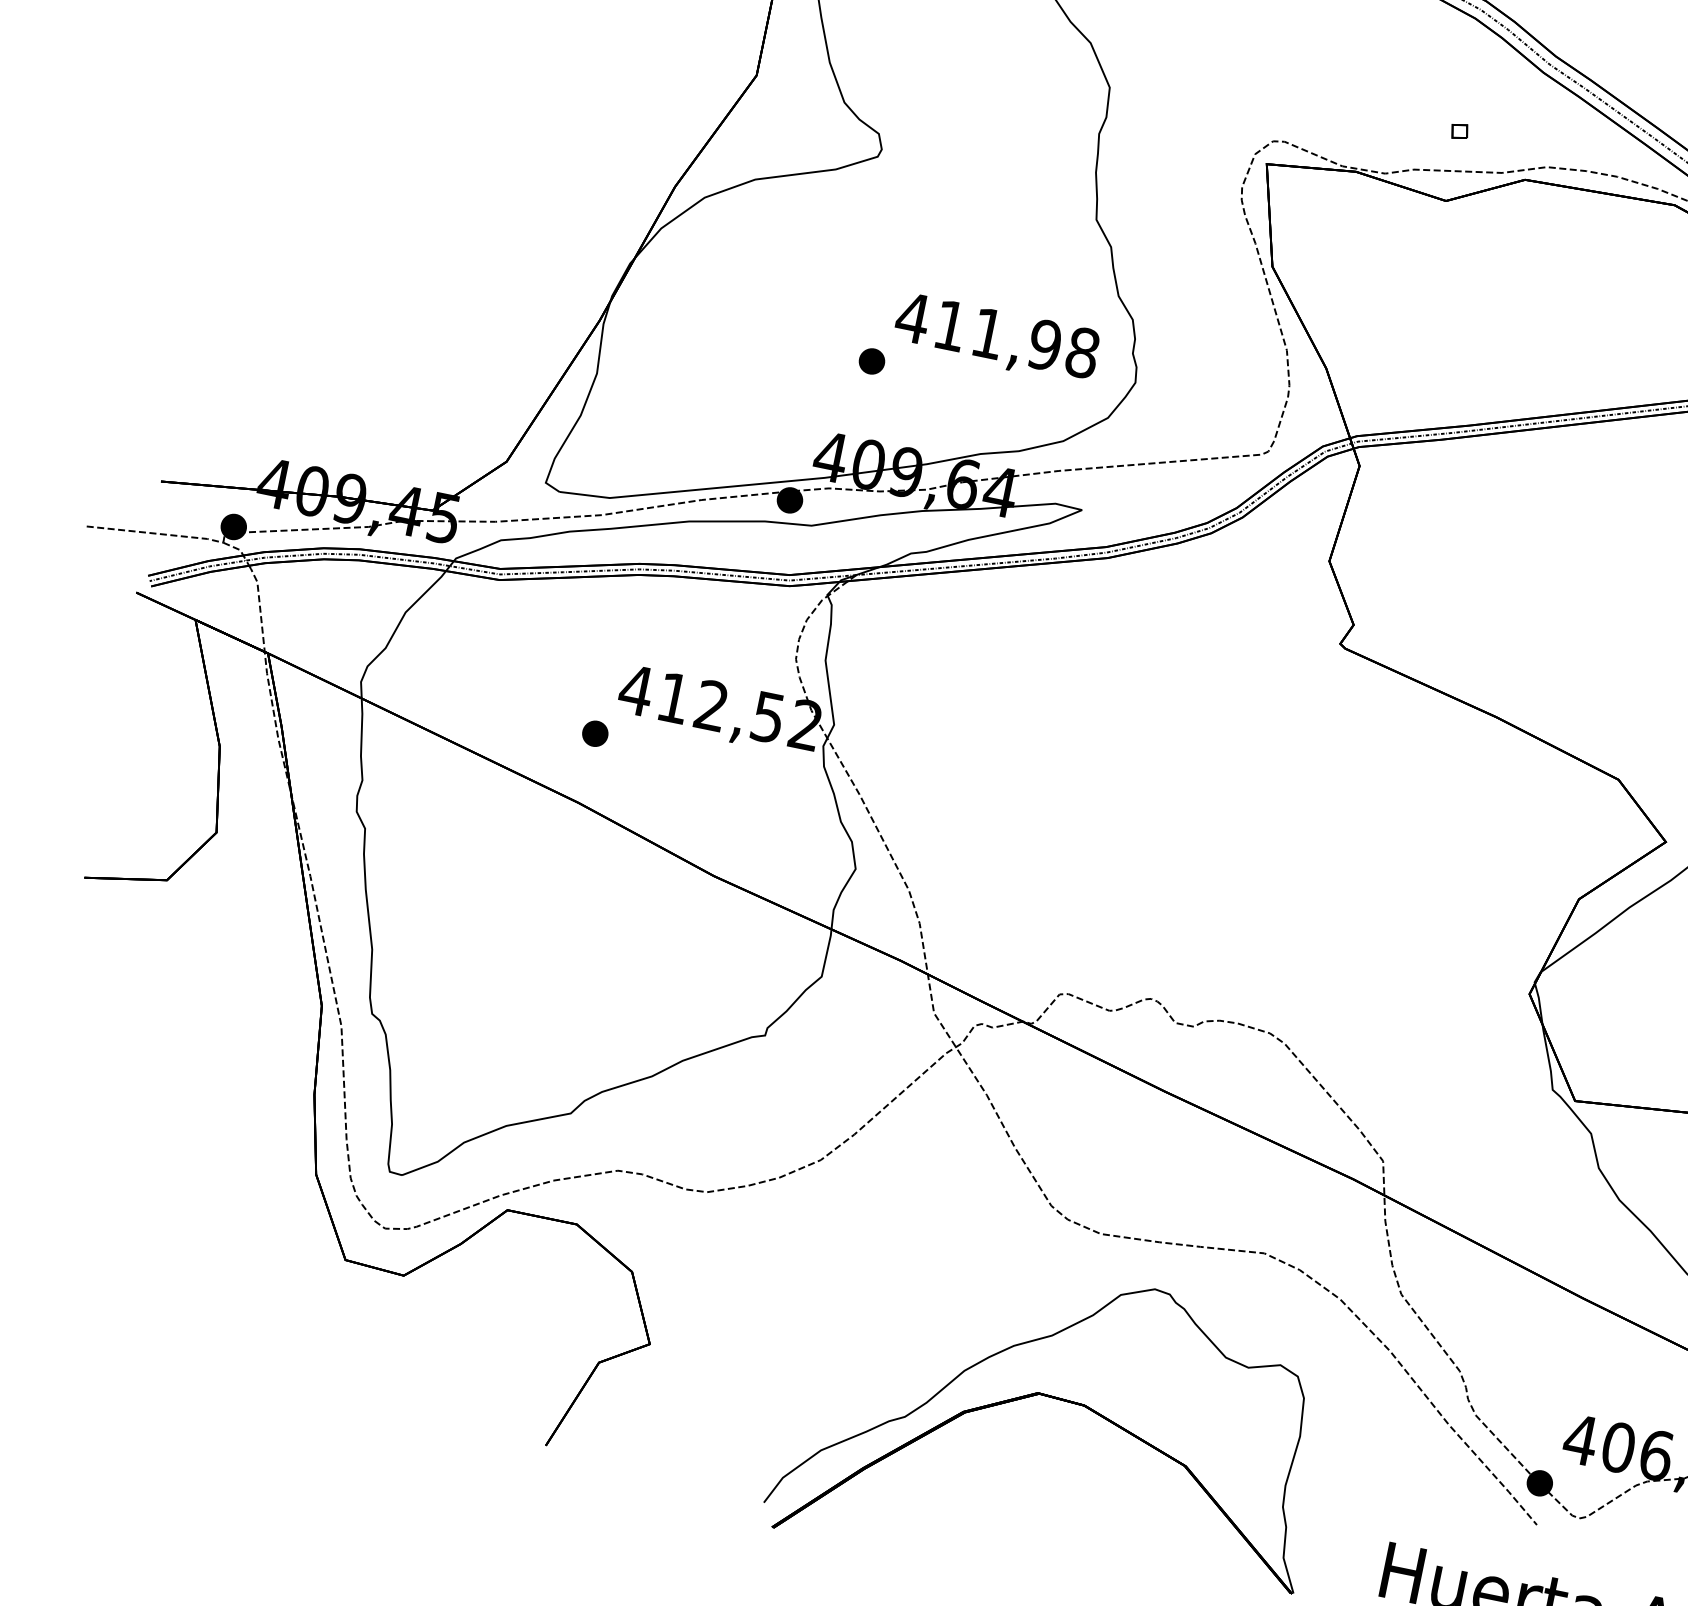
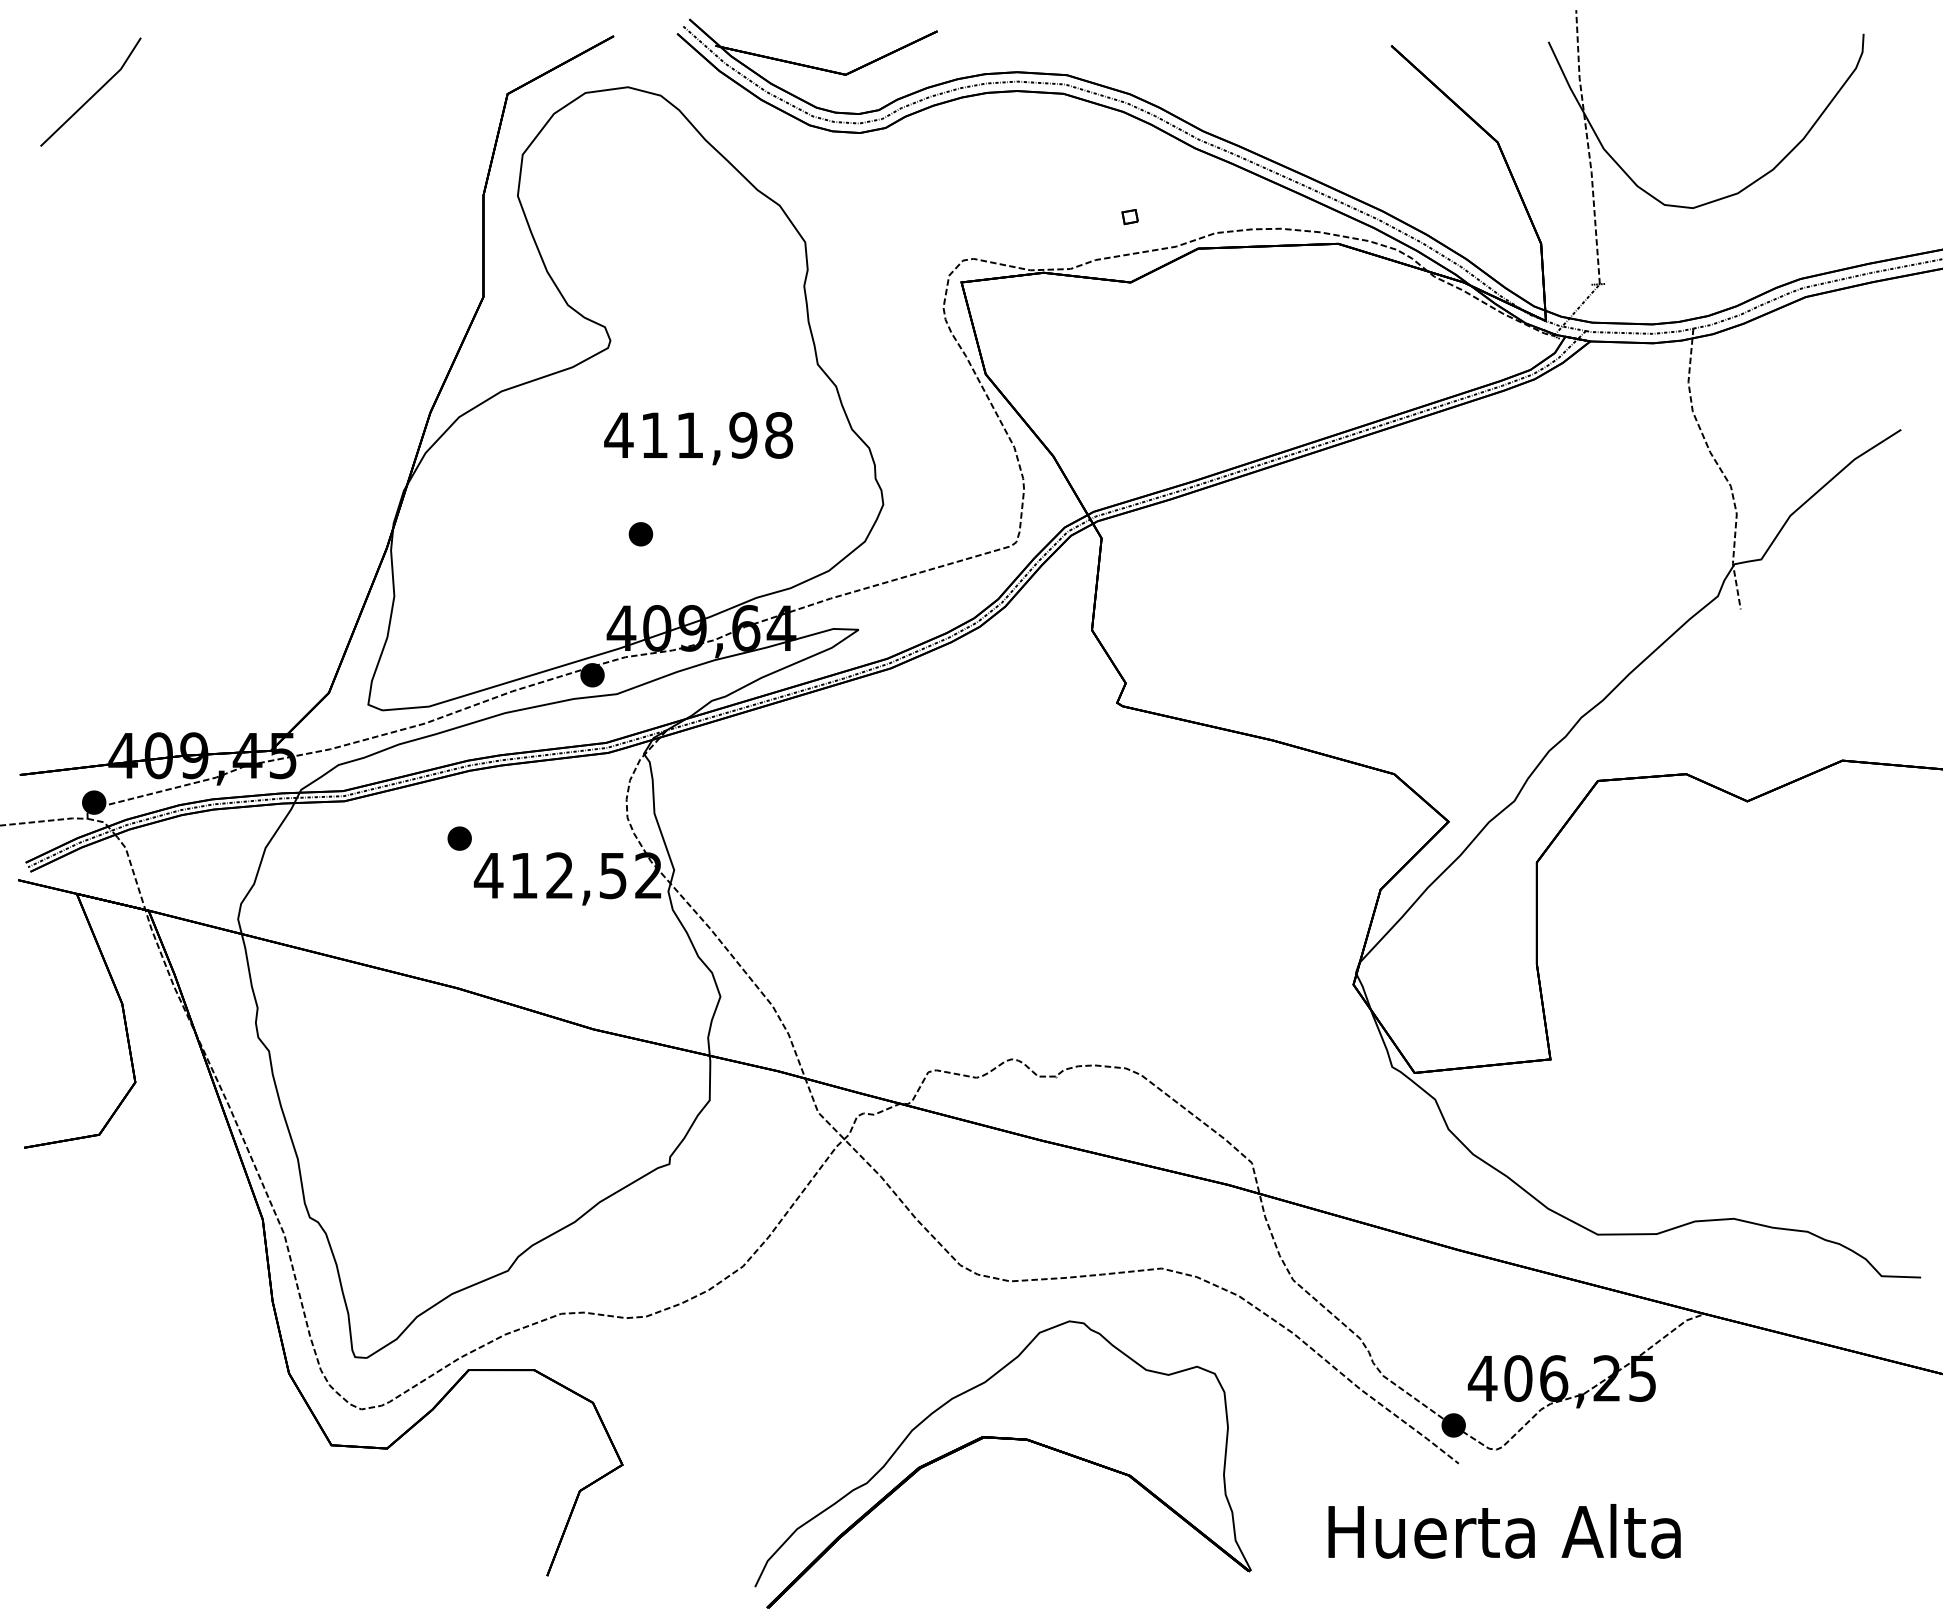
text: (996, 338) -> (698, 438), moved
part: (595, 733) -> (459, 838), moved

